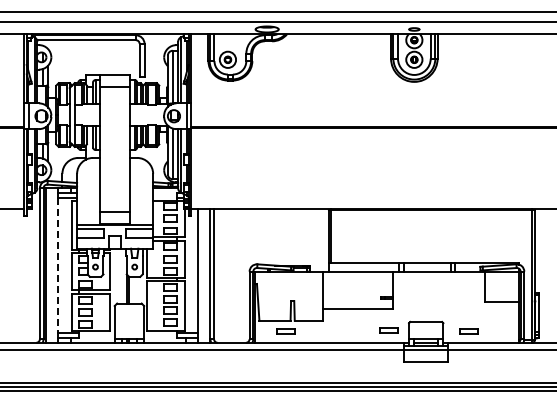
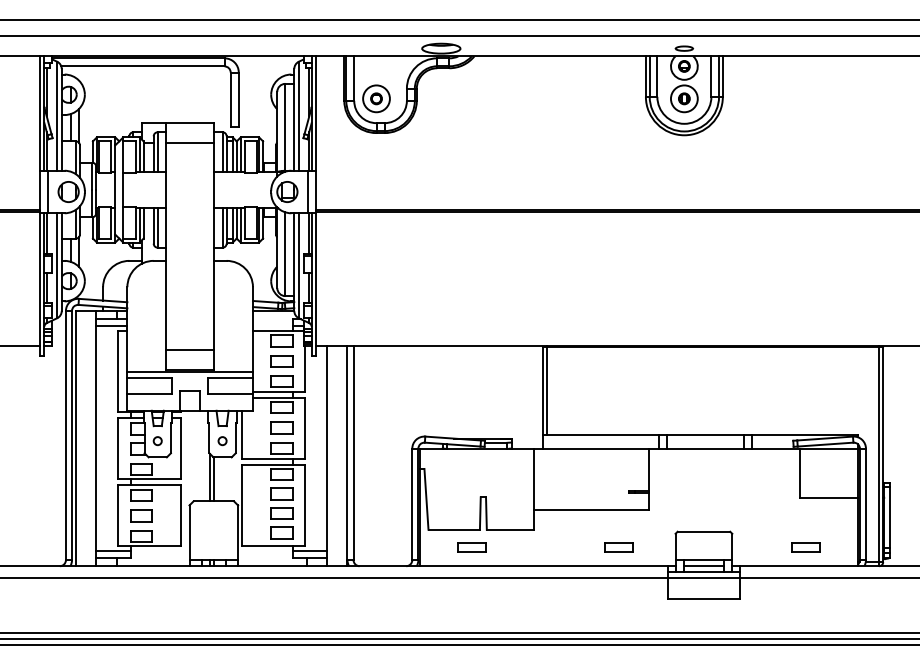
line: (58, 265) -> (96, 438), dashed -> solid
part: (388, 330) -> (618, 547), moved
part: (468, 331) -> (805, 547), moved

